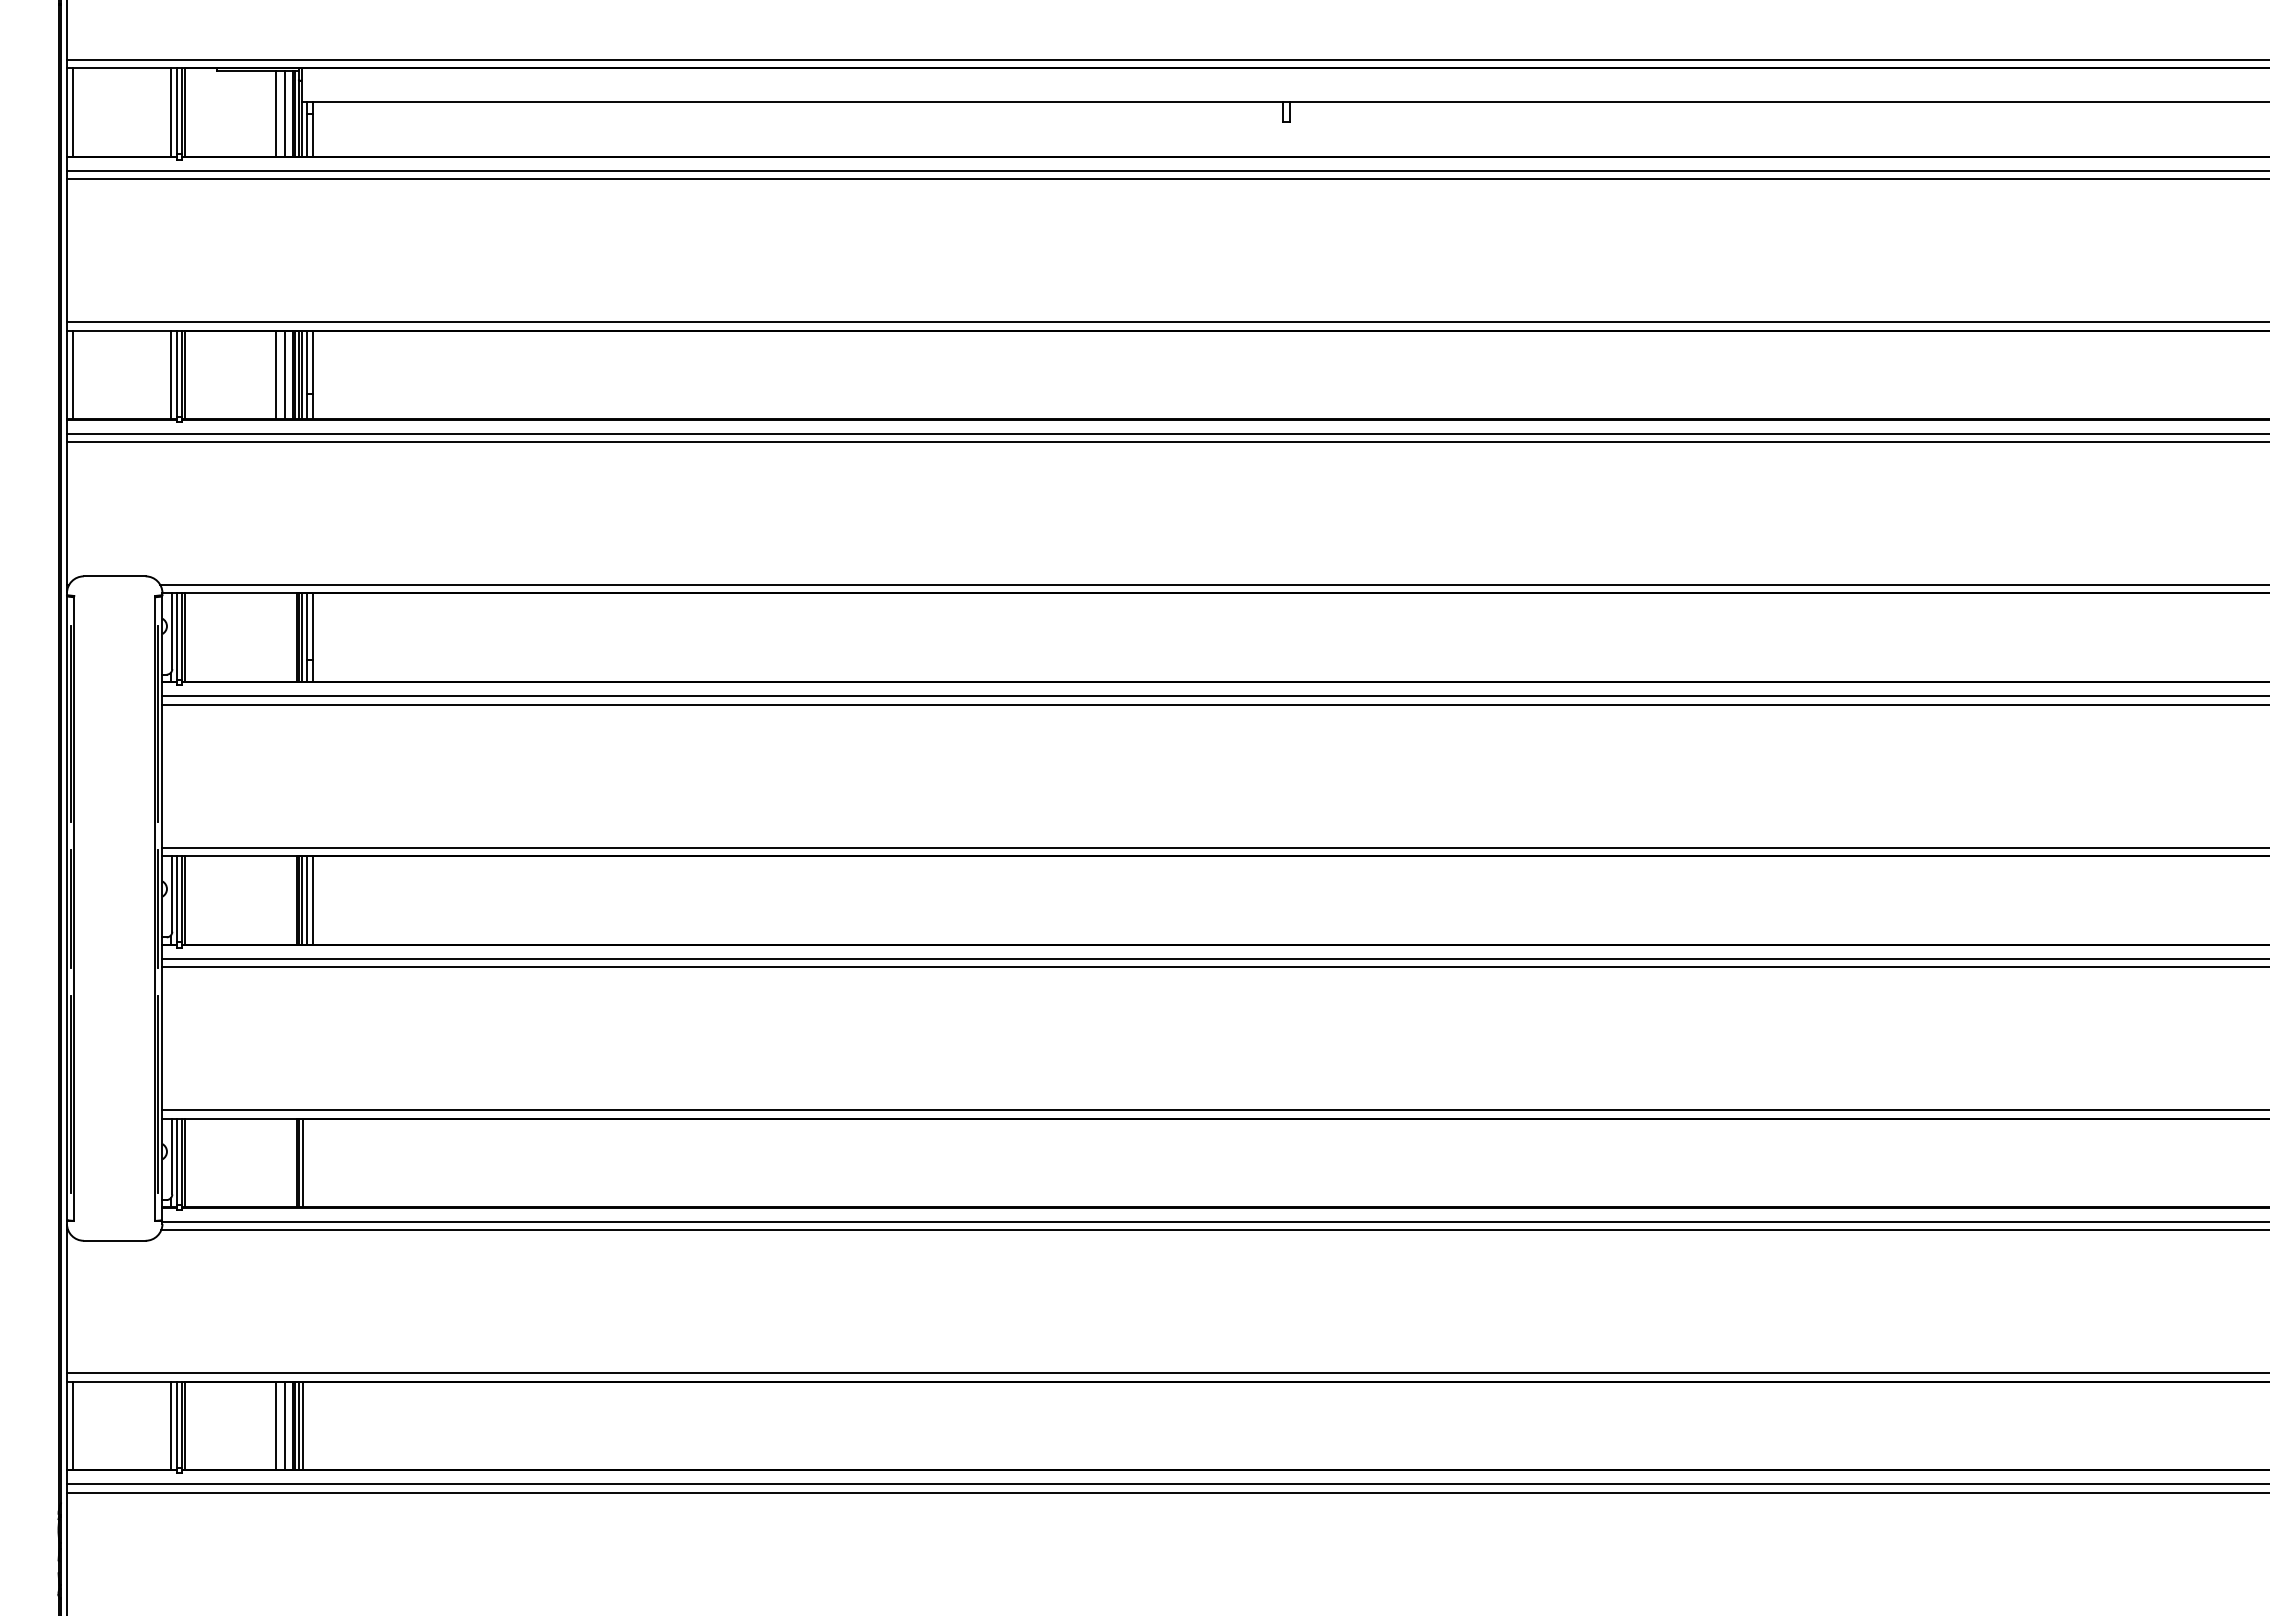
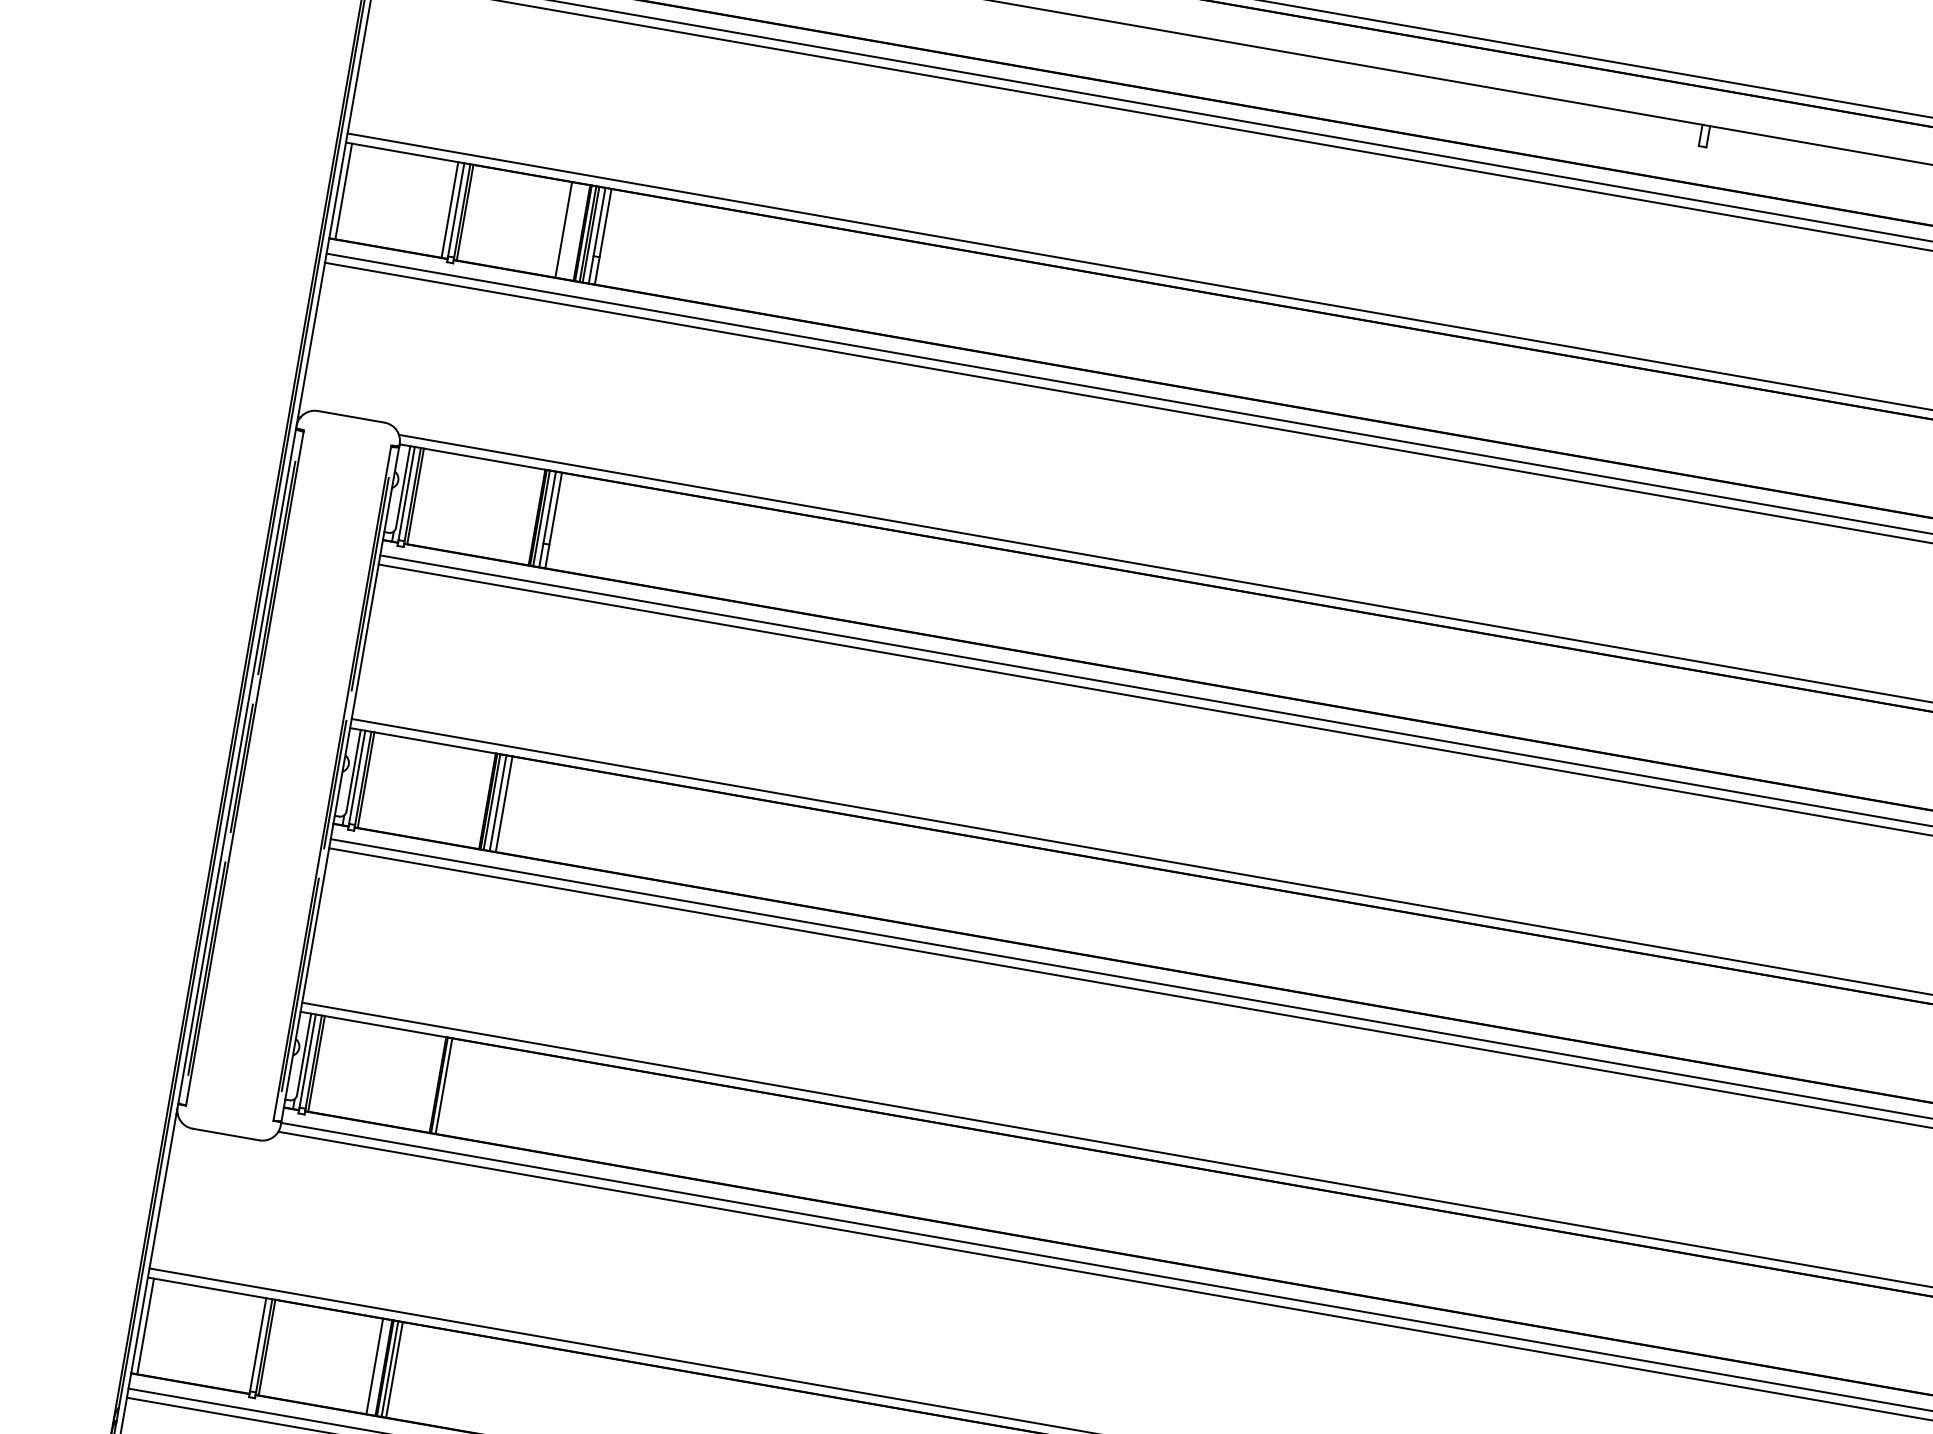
line: (284, 374) -> (572, 230), removed
line: (170, 1425) -> (251, 1344), removed
line: (276, 1425) -> (365, 1364), removed

